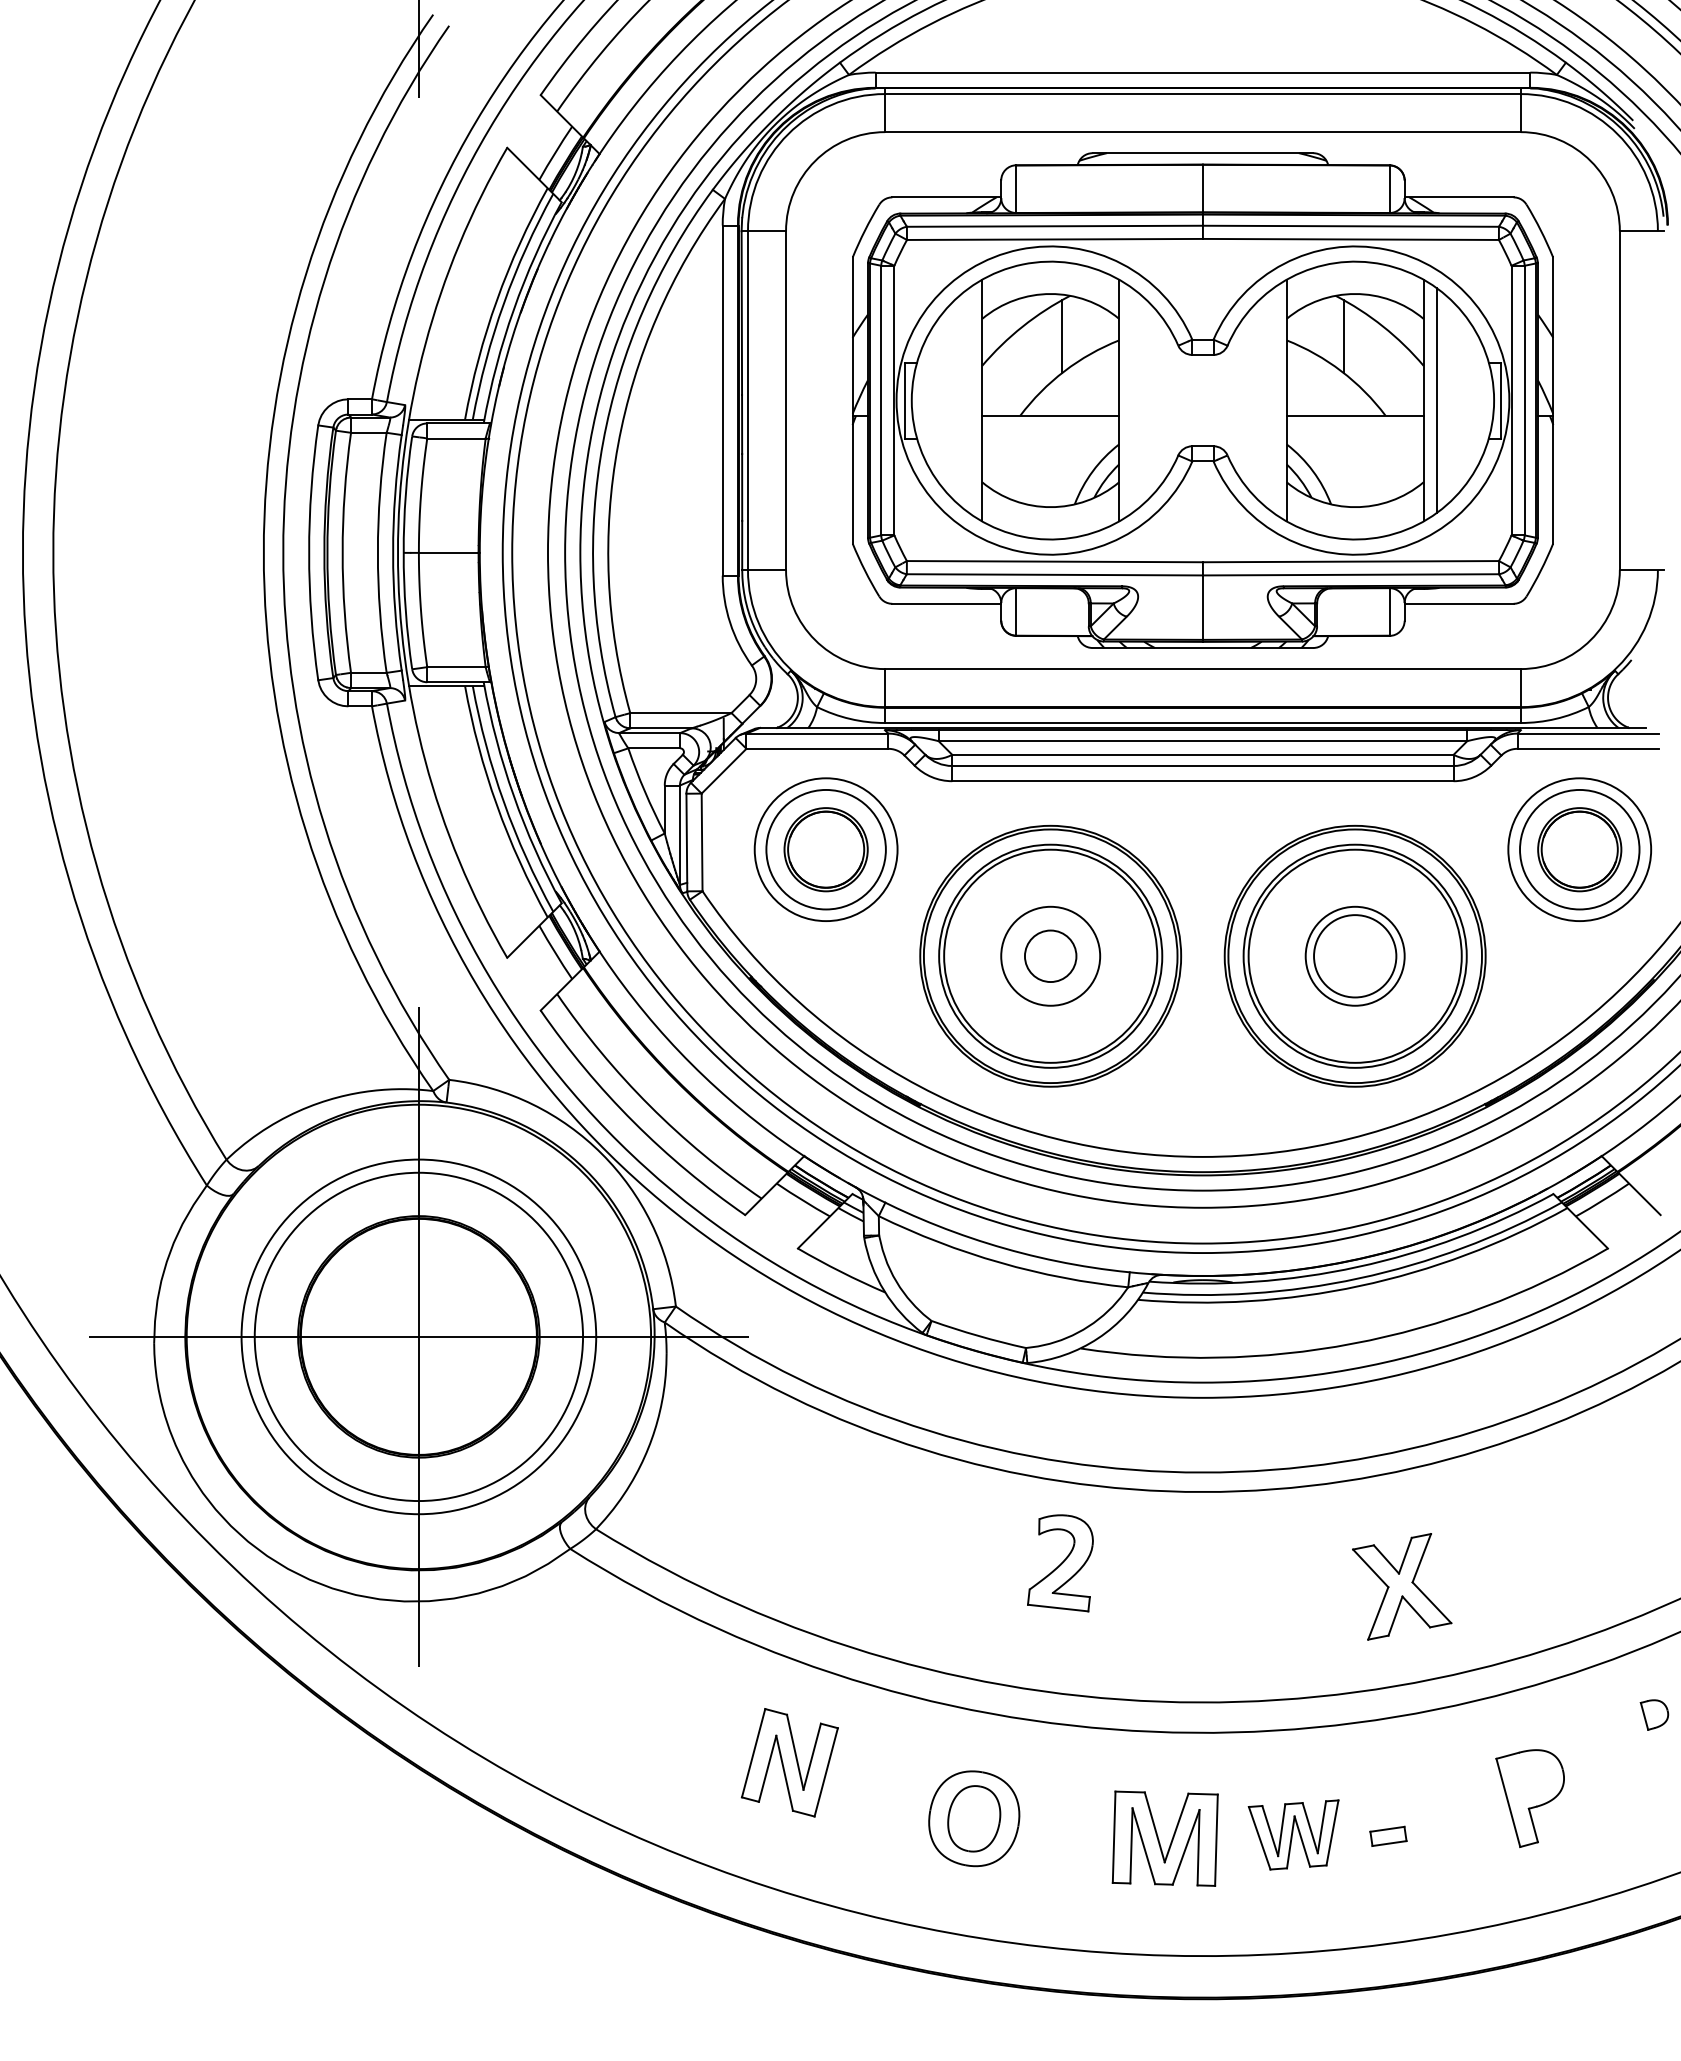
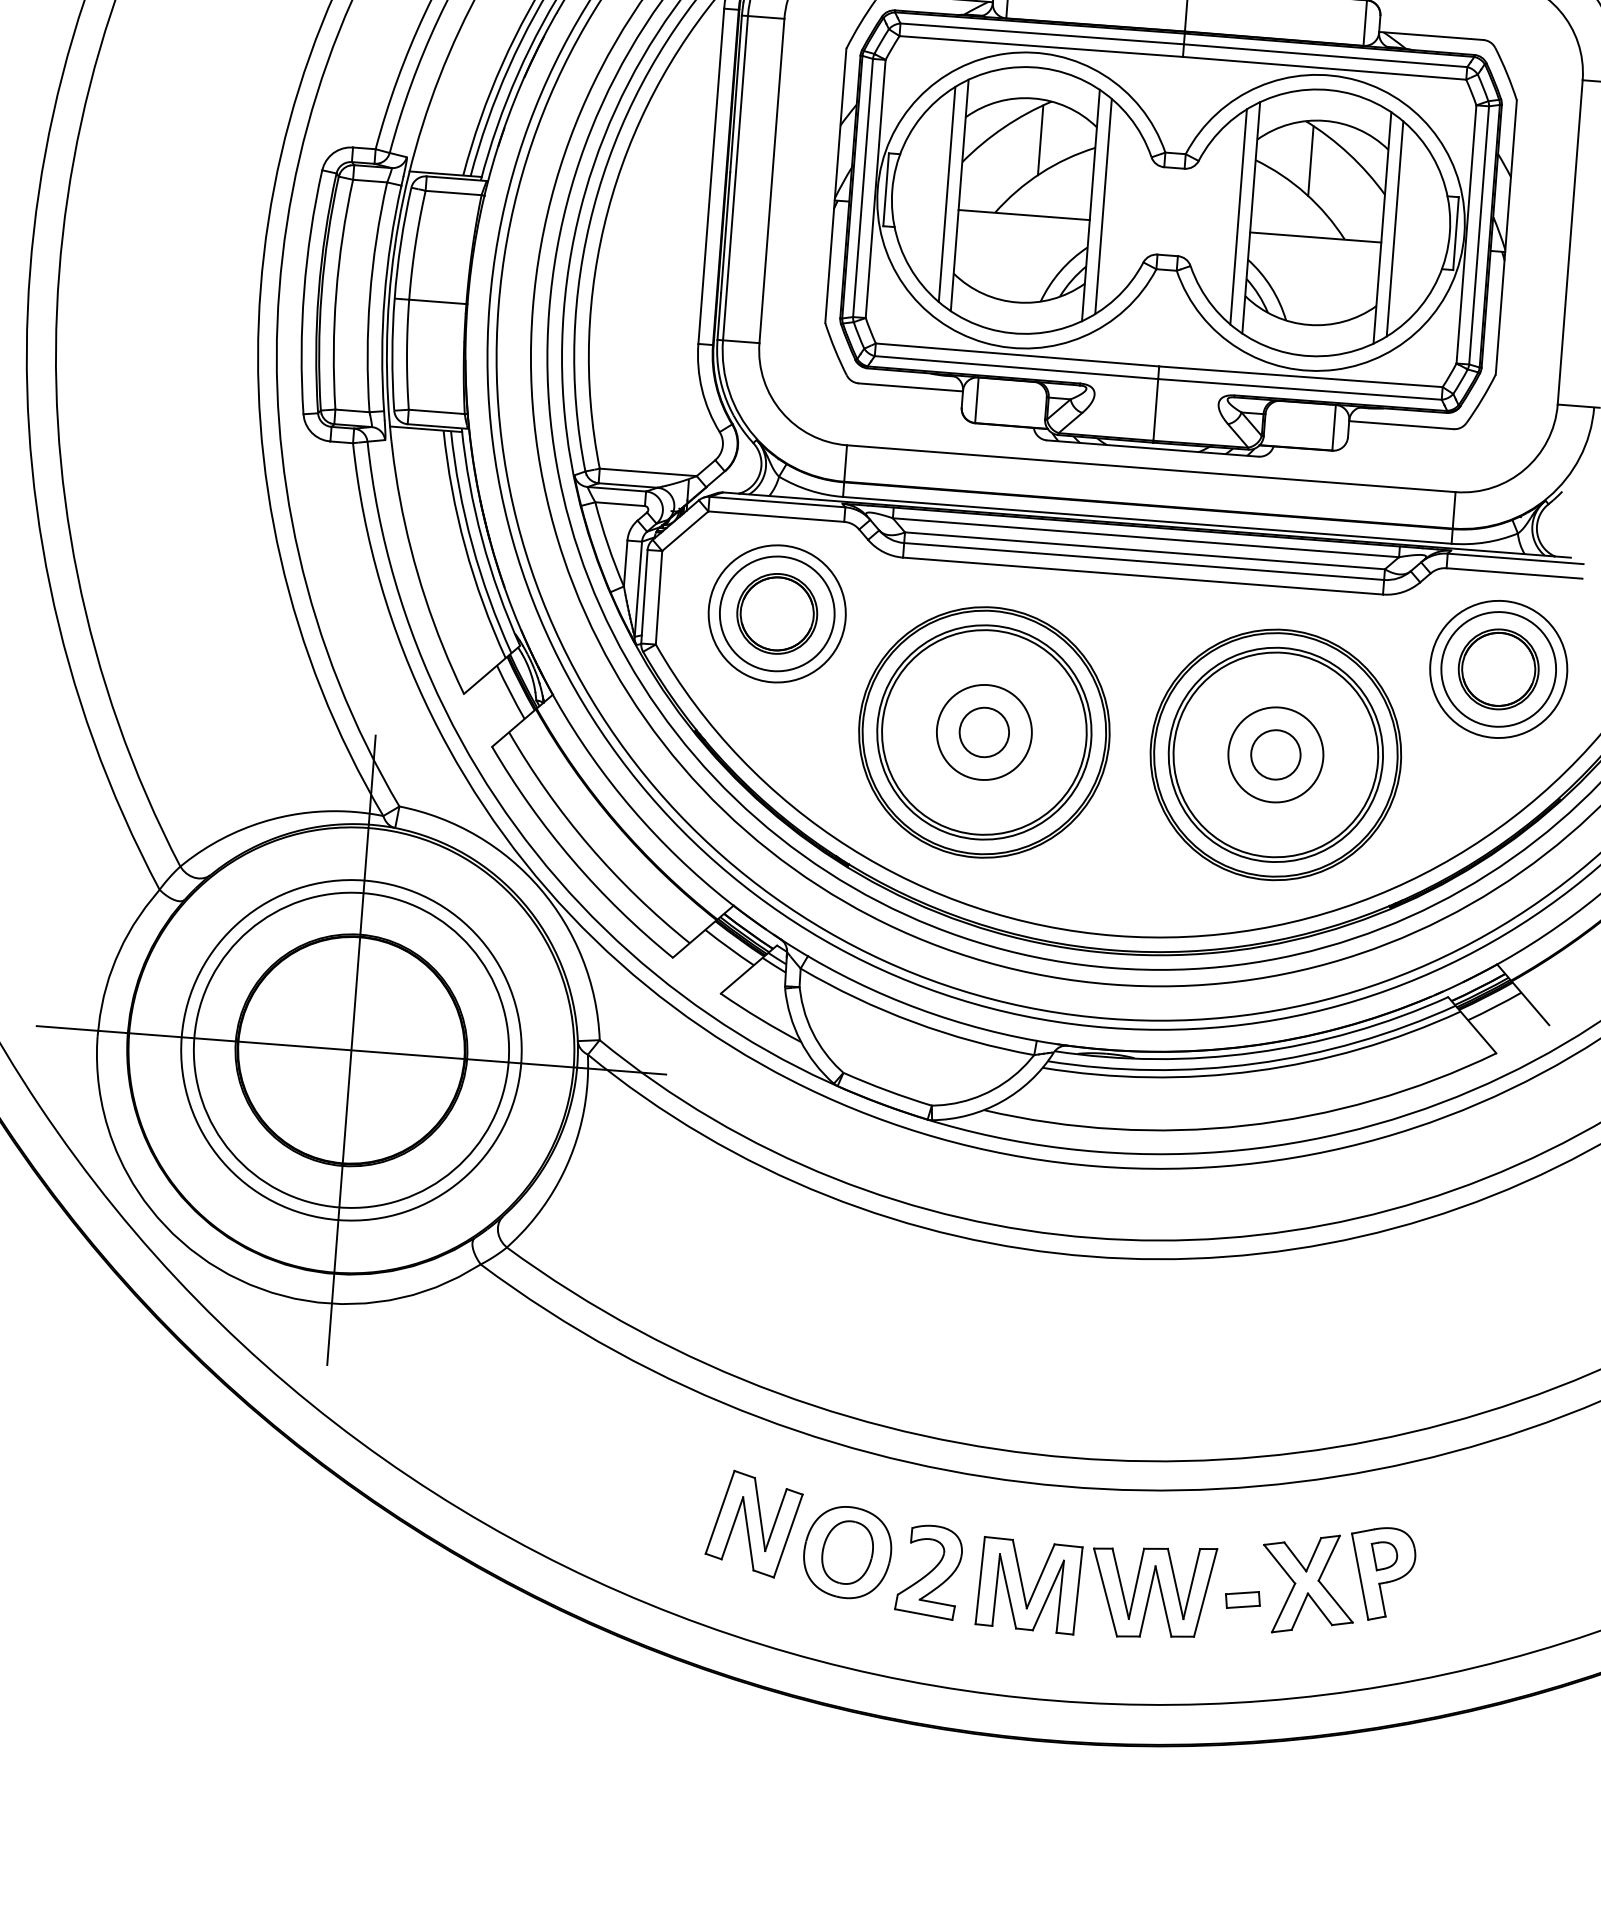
line: (969, 400) -> (947, 194), added
line: (1132, 400) -> (1103, 206), added
line: (1273, 400) -> (1238, 216), added
circle: (1354, 956) -> (1275, 755), size x0.62
part: (1060, 1563) -> (929, 1572), moved
part: (1402, 1586) -> (1308, 1583), moved
part: (1654, 1714) -> (1384, 1556), moved
part: (789, 1762) -> (753, 1523), moved
part: (1293, 1834) -> (1152, 1591), size x1.43

